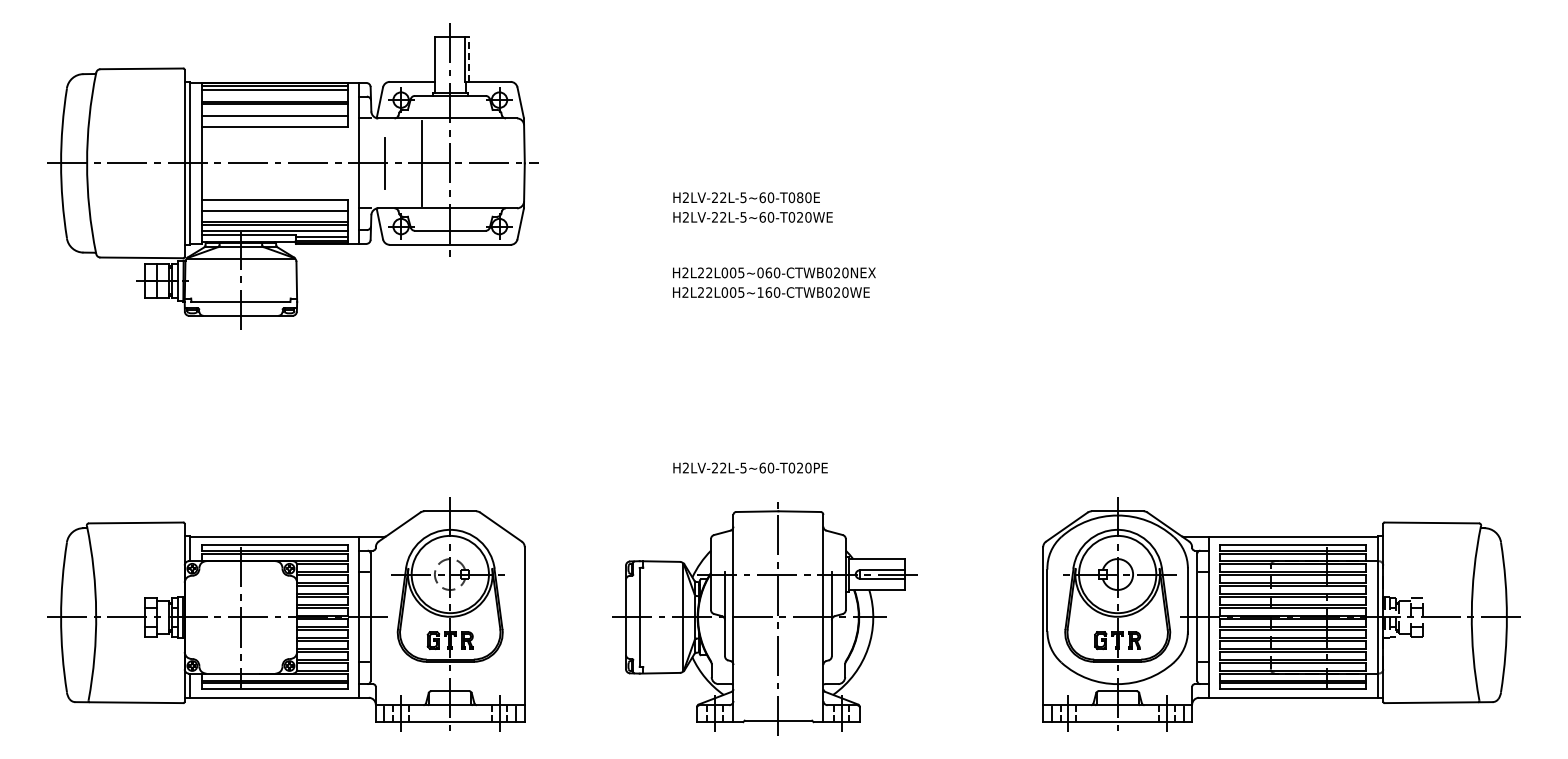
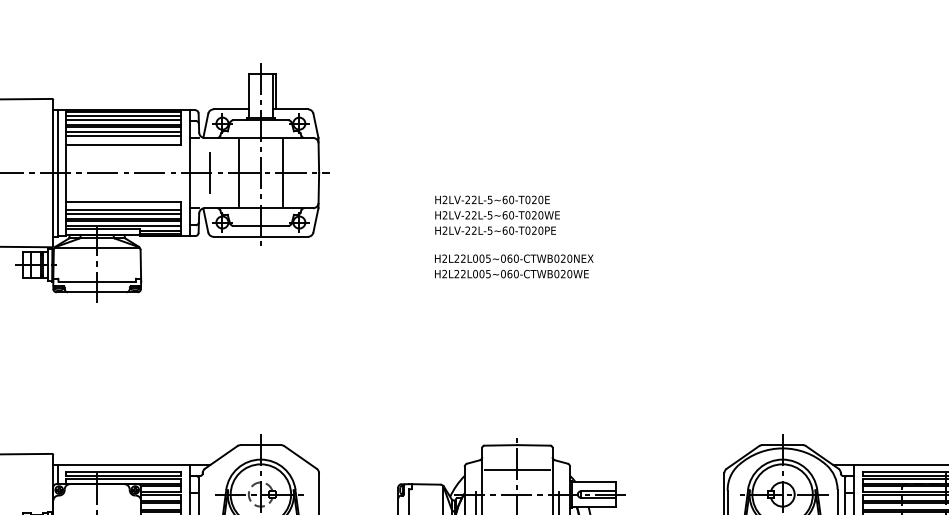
line: (469, 58) -> (275, 91), dashed -> solid
line: (274, 96) -> (123, 120), added
line: (274, 111) -> (123, 132), added
line: (478, 163) -> (282, 173), added
text: (800, 197) -> (534, 199), H2LV-22L-5~60-T080E -> H2LV-22L-5~60-T020E
line: (274, 215) -> (123, 213), added
text: (760, 292) -> (503, 274), H2L22L005~160-CTWB020WE -> H2L22L005~060-CTWB020WE
text: (750, 467) -> (495, 230), moved
line: (778, 543) -> (517, 470), added

